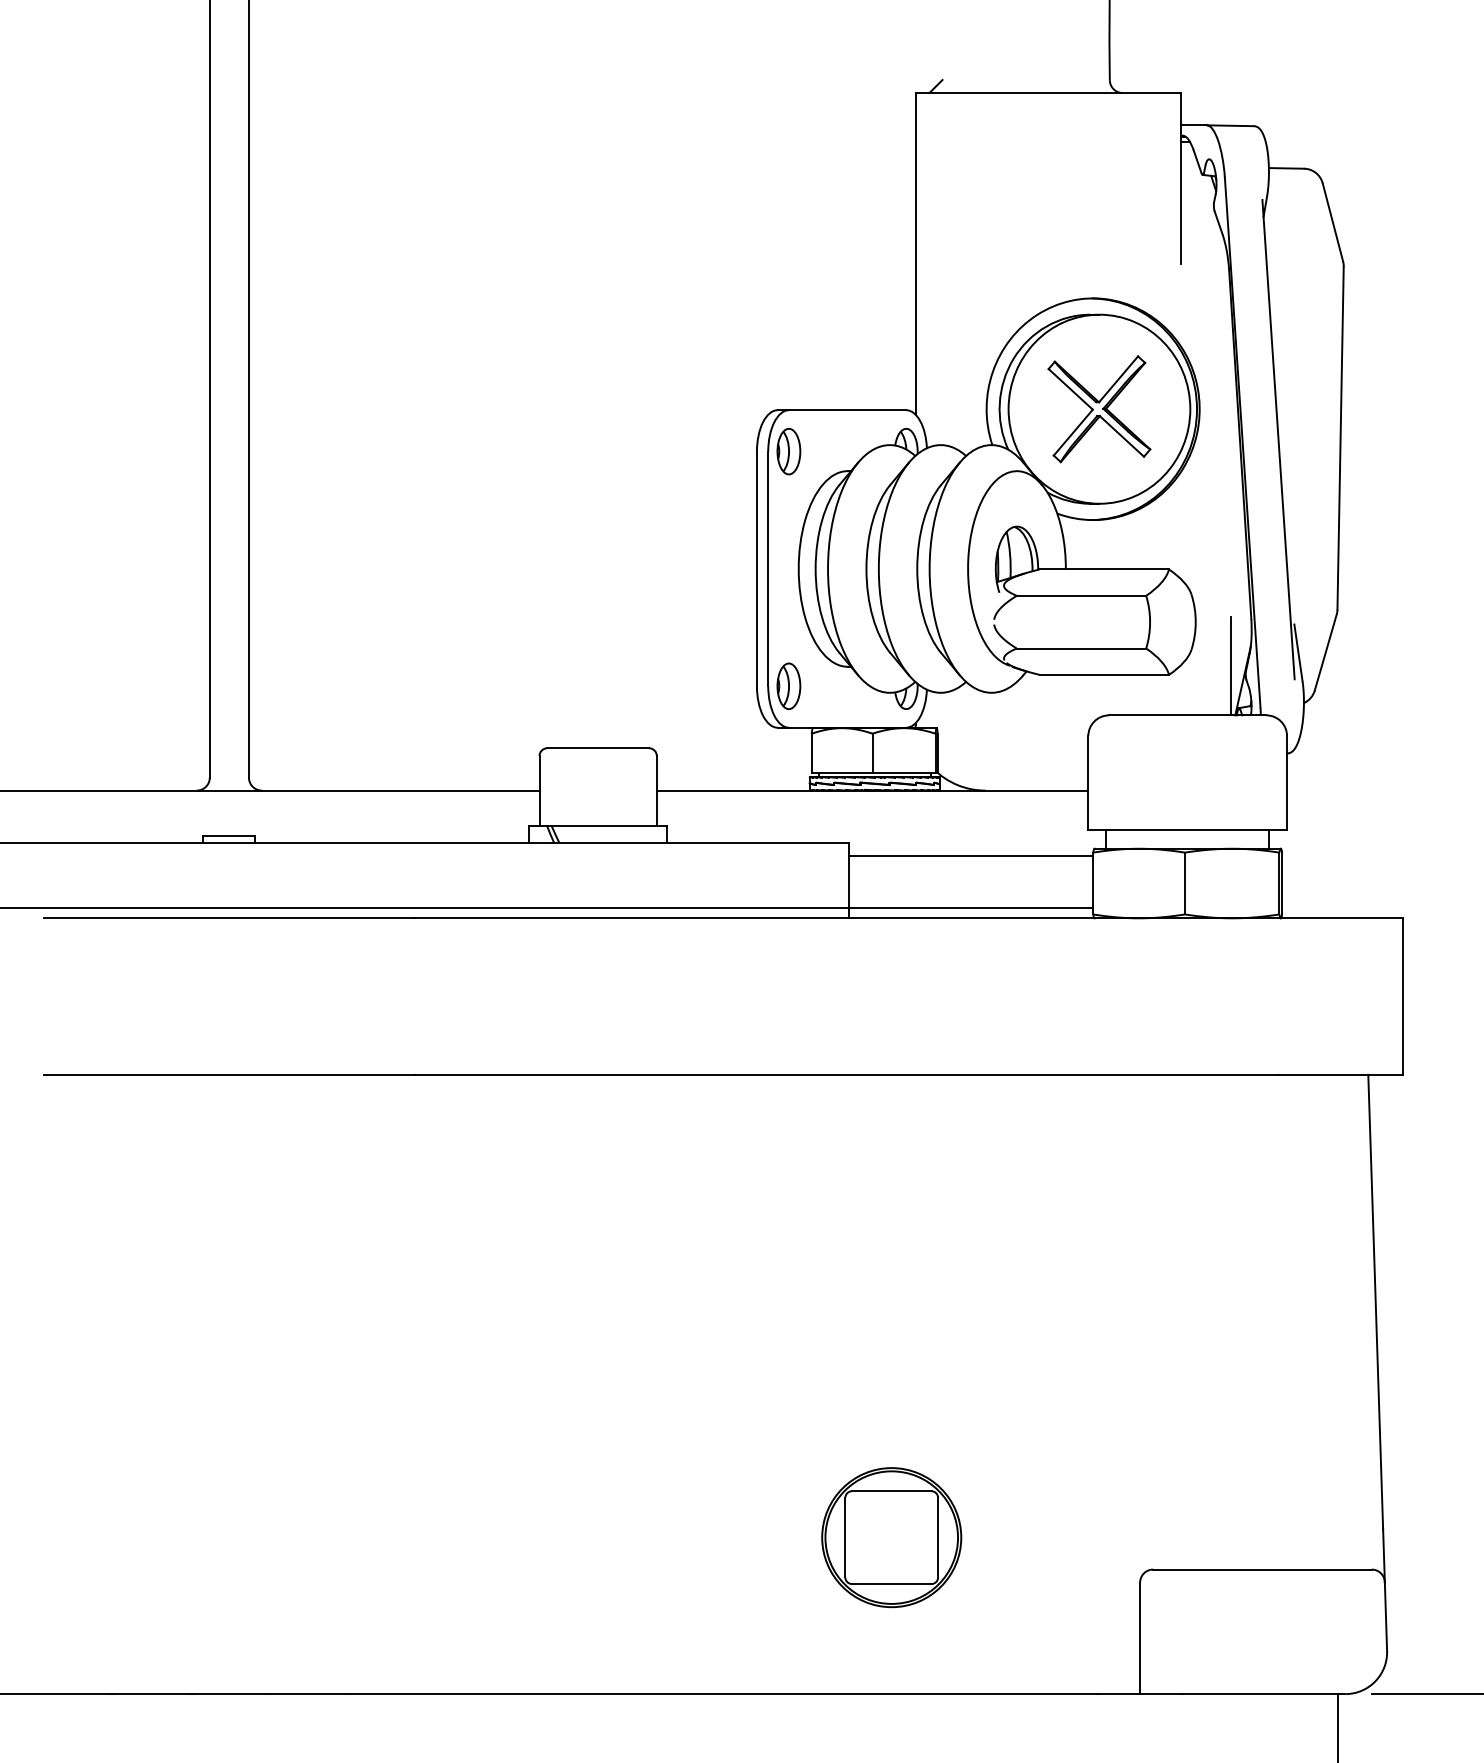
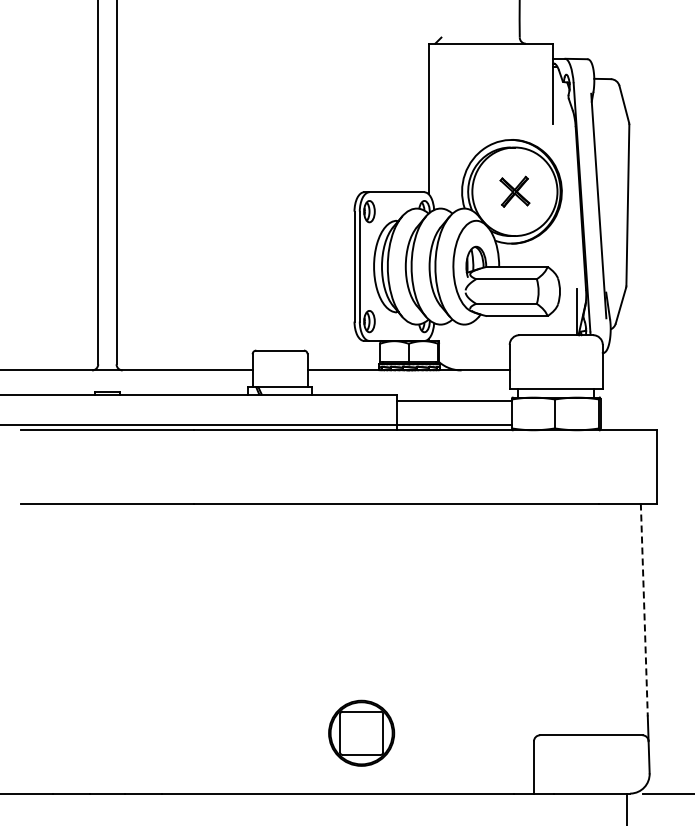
part: (1098, 408) -> (514, 191), size x0.6
line: (1376, 1303) -> (644, 610), solid -> dashed
part: (891, 1535) -> (361, 732), moved

